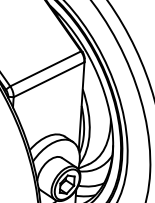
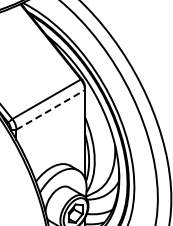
line: (48, 79) -> (50, 109), solid -> dashed

